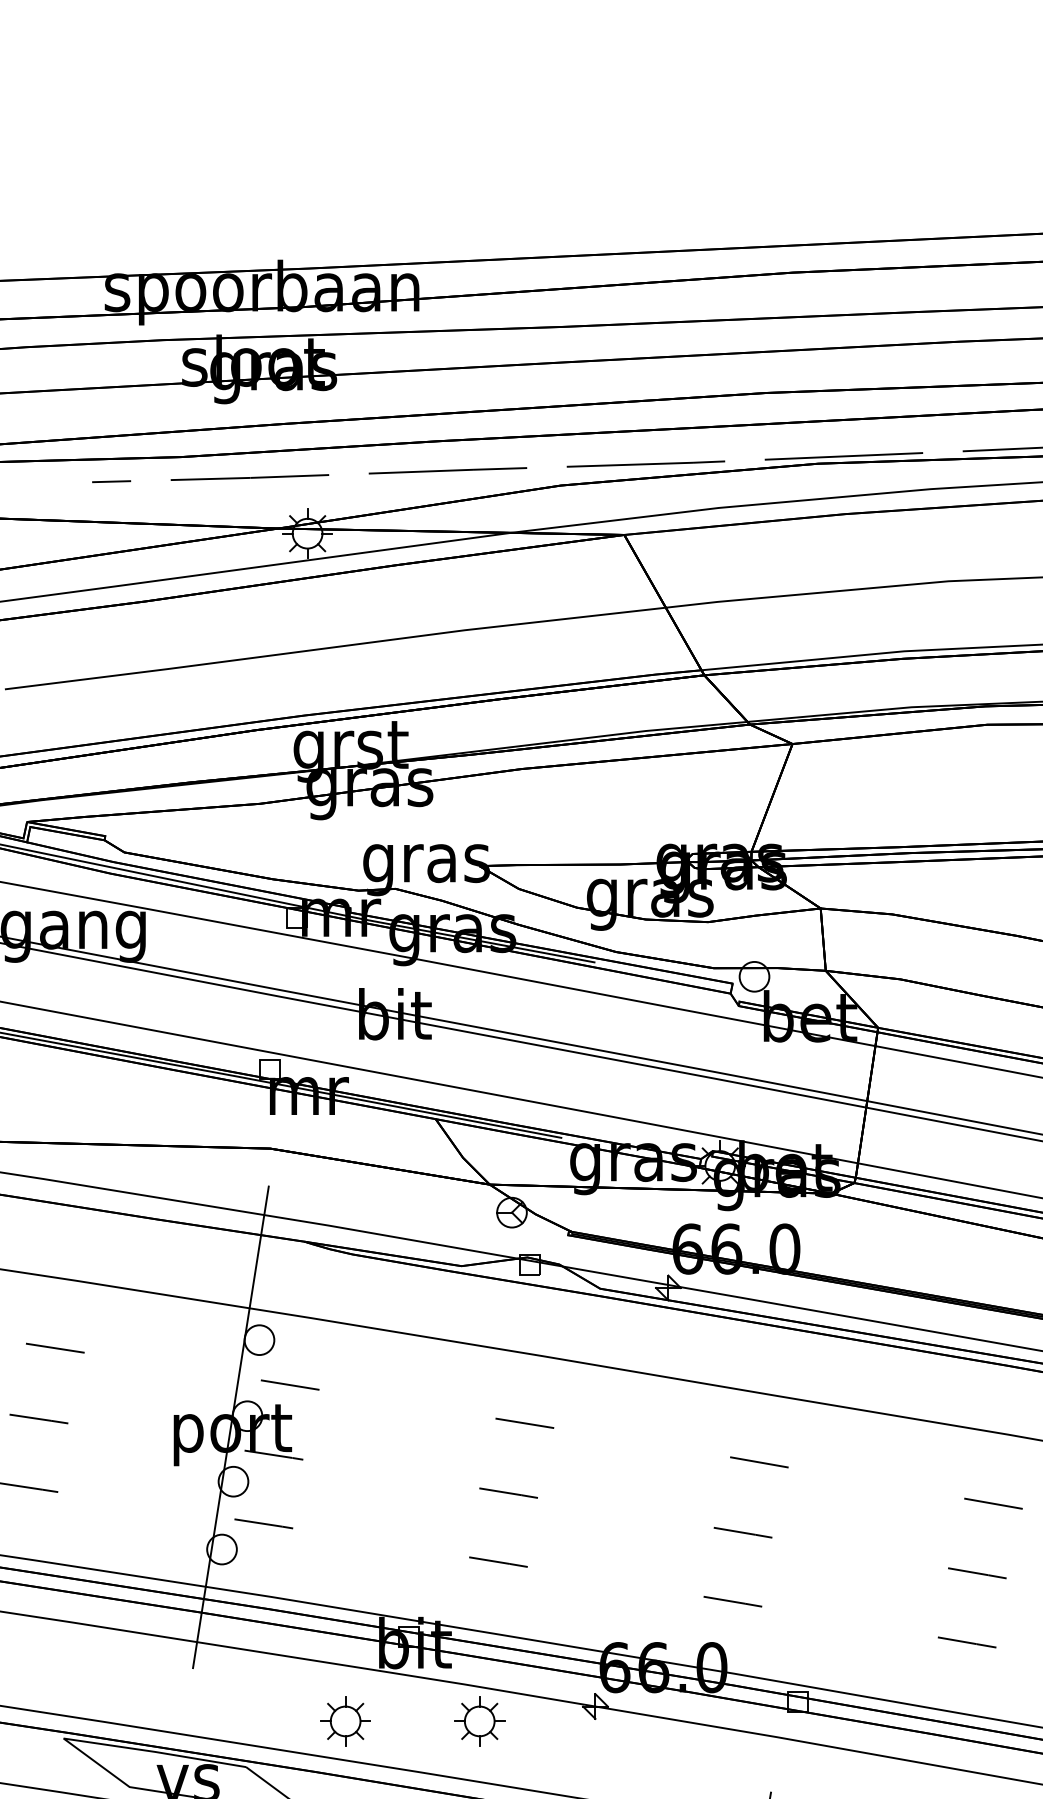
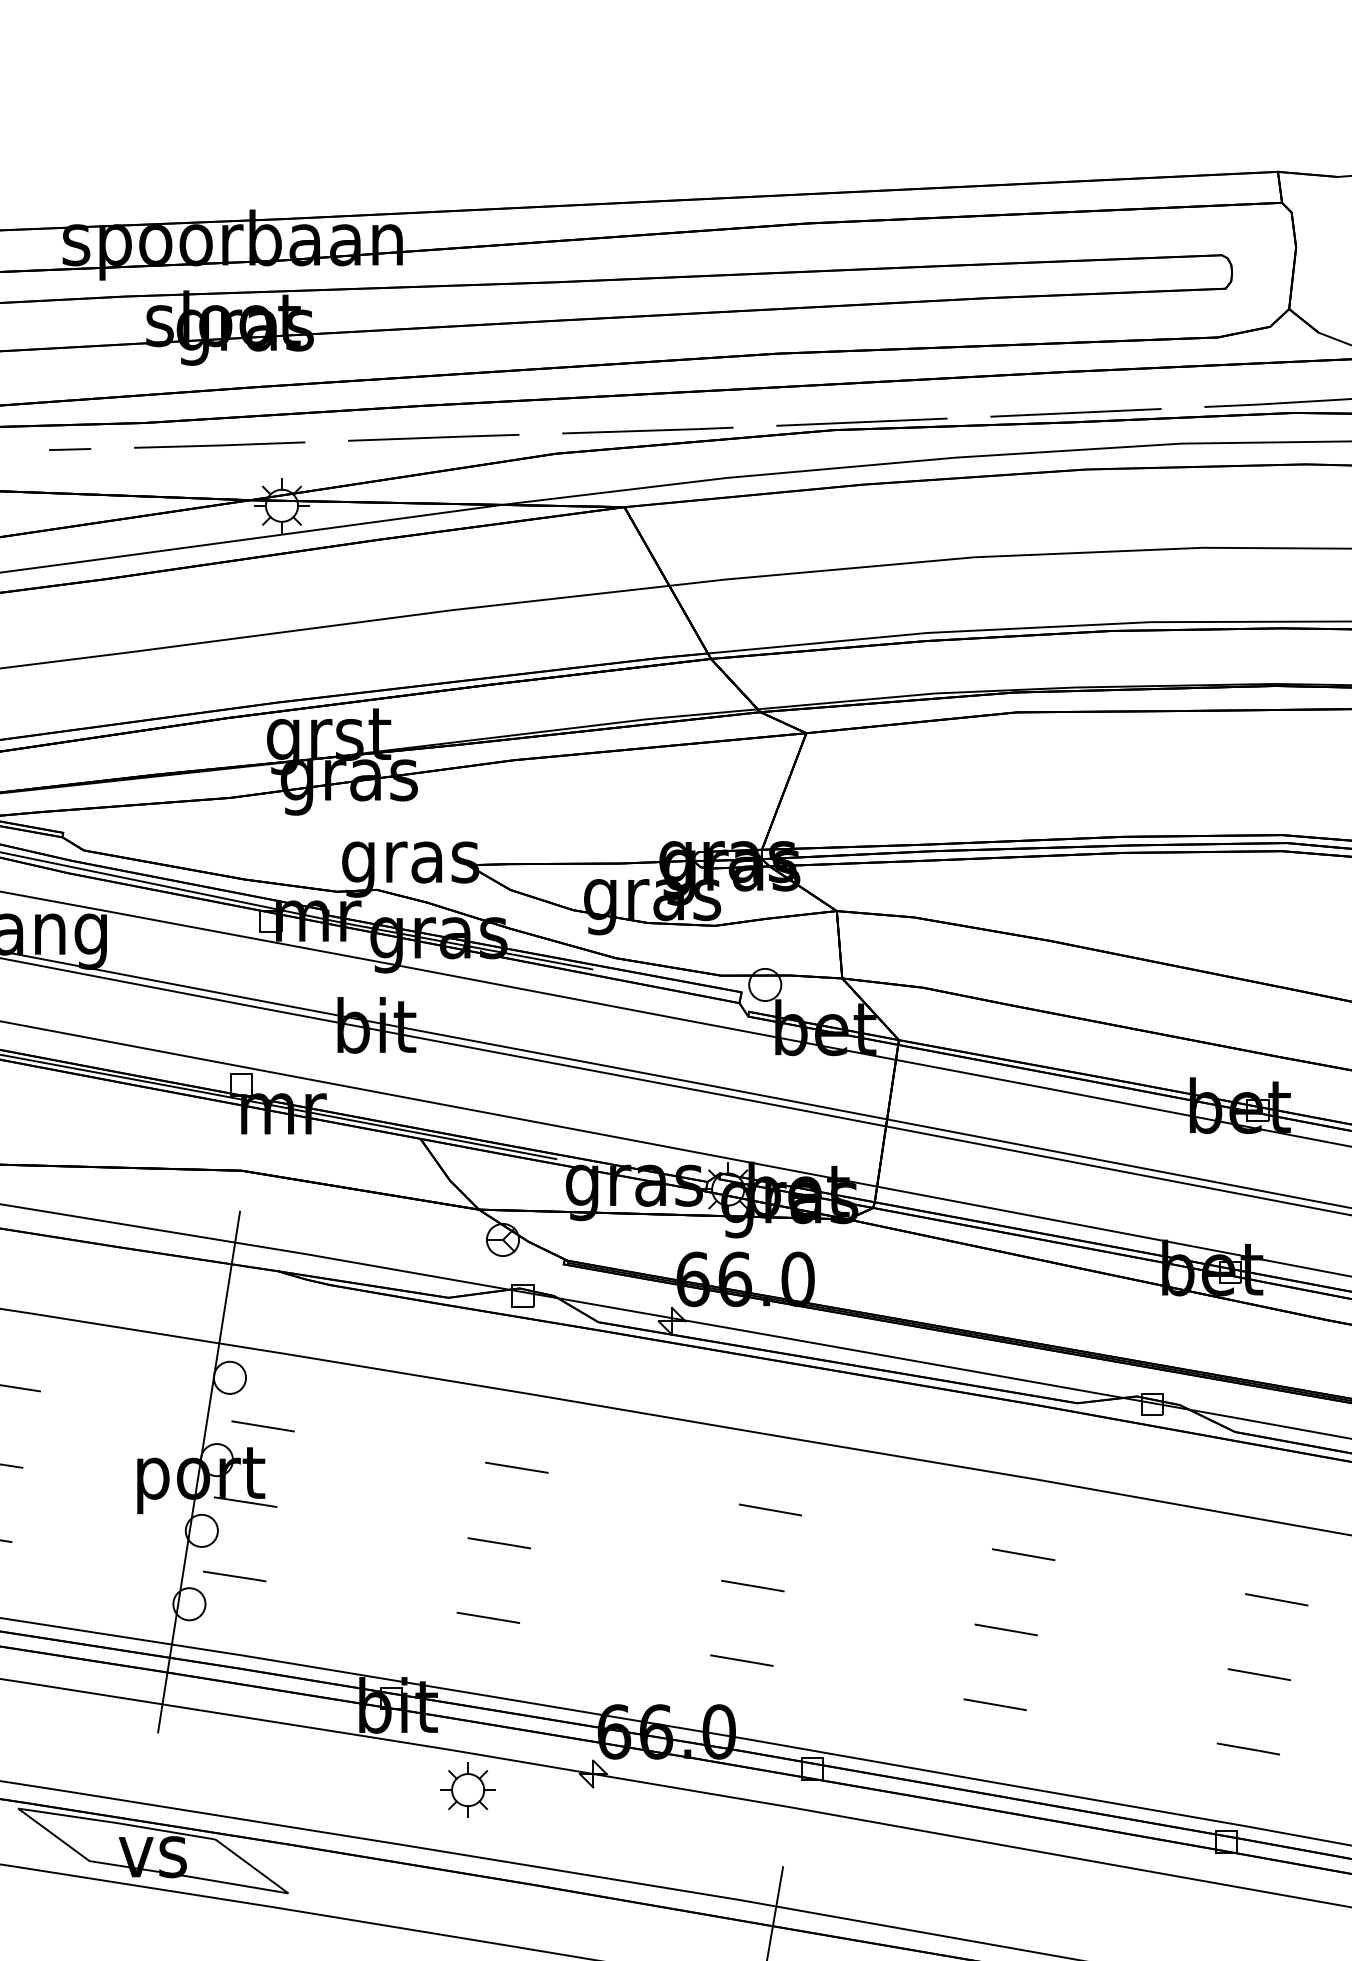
part: (345, 1720) -> (322, 1789), removed

